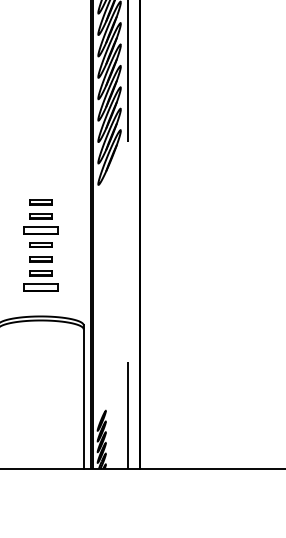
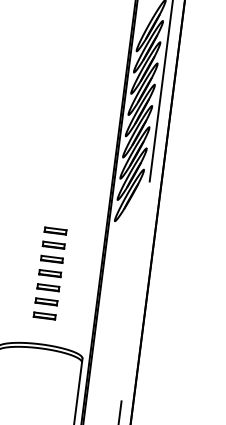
part: (40, 230) -> (51, 259), size x0.62
part: (40, 287) -> (44, 315), size x0.62

